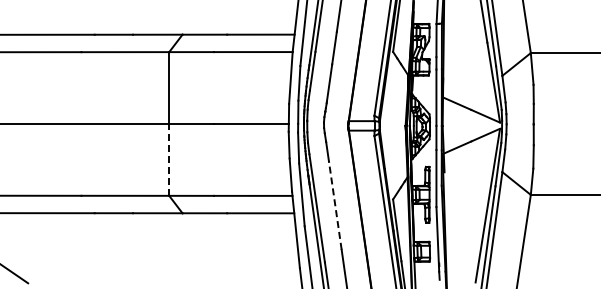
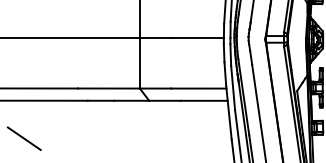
line: (169, 159) -> (140, 63), dashed -> solid
line: (335, 205) -> (256, 95), dashed -> solid

